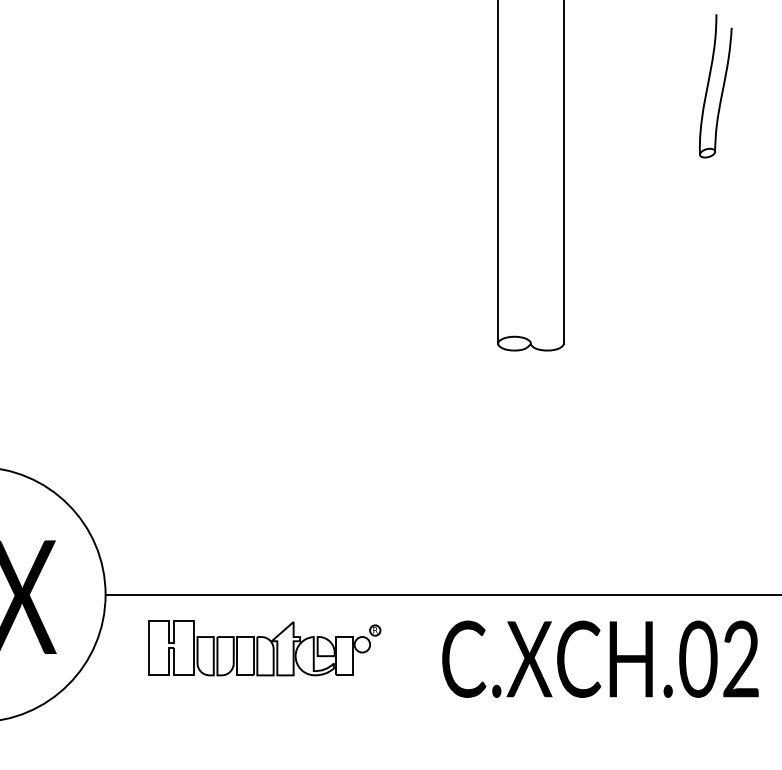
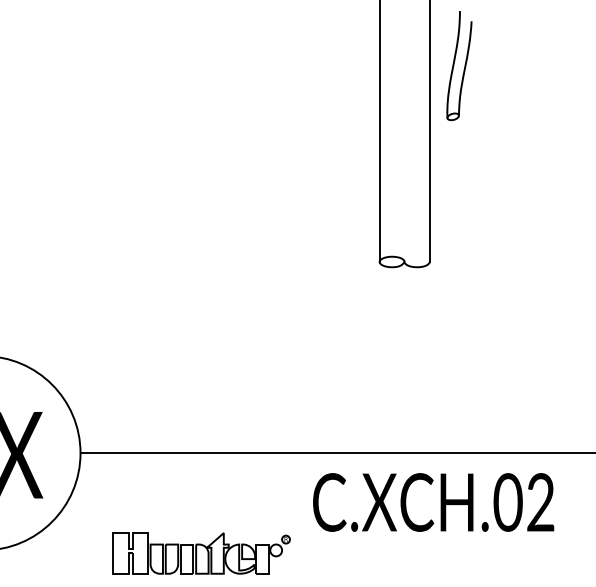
part: (715, 87) -> (459, 66), moved
part: (264, 648) -> (201, 553), moved
text: (600, 659) -> (433, 502), moved

